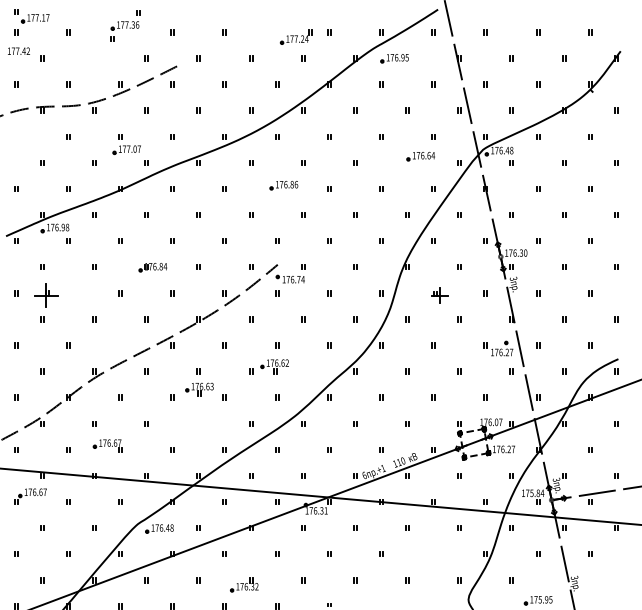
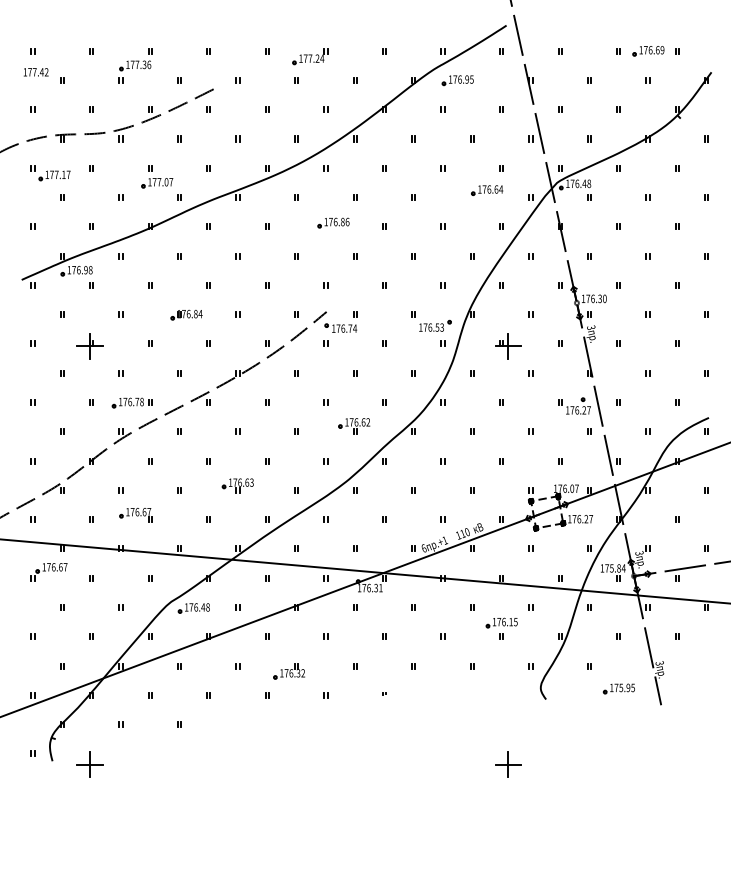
part: (31, 16) -> (50, 173), moved
part: (125, 25) -> (135, 65), moved
part: (564, 32) -> (648, 51), added
part: (296, 37) -> (310, 56), moved
part: (374, 276) -> (435, 325), added
part: (45, 295) -> (89, 346), moved
part: (439, 295) -> (508, 346), size x1.43
part: (103, 345) -> (131, 402), added
part: (274, 366) -> (354, 426), moved
part: (199, 389) -> (237, 485), moved
part: (433, 546) -> (501, 628), added

